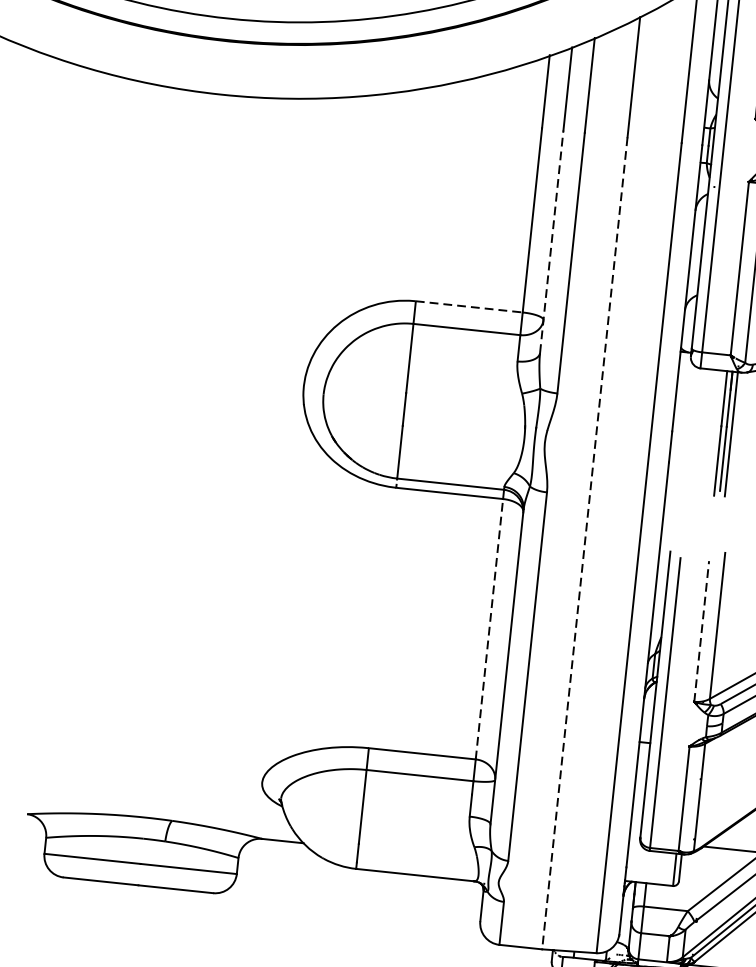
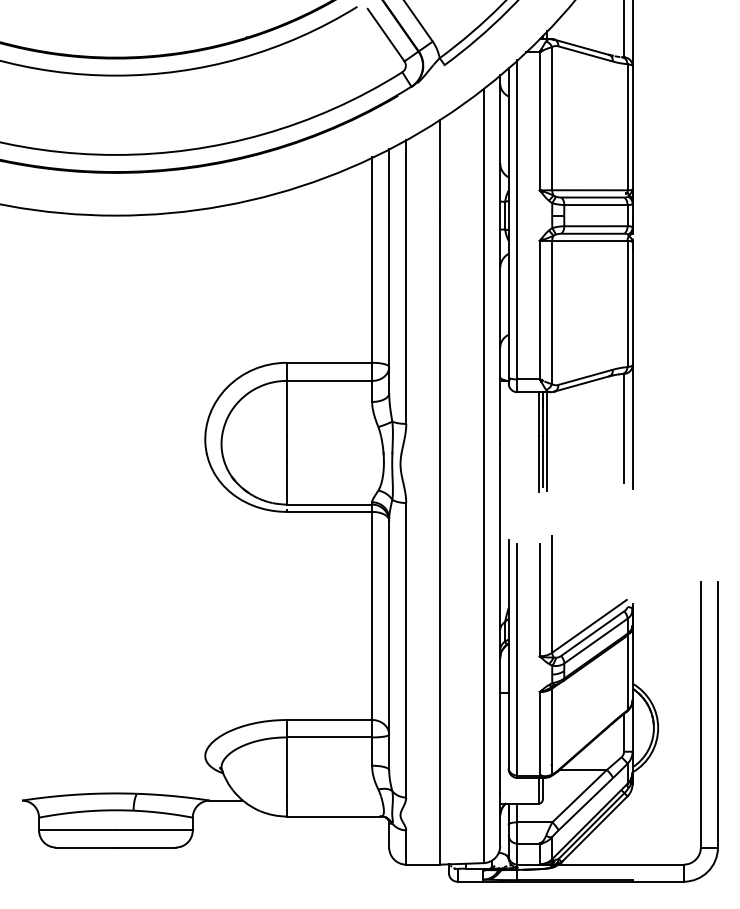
line: (552, 241) -> (389, 304), dashed -> solid
line: (469, 306) -> (329, 362), dashed -> solid
line: (584, 543) -> (440, 540), dashed -> solid
line: (489, 628) -> (372, 615), dashed -> solid
line: (702, 630) -> (540, 599), dashed -> solid

